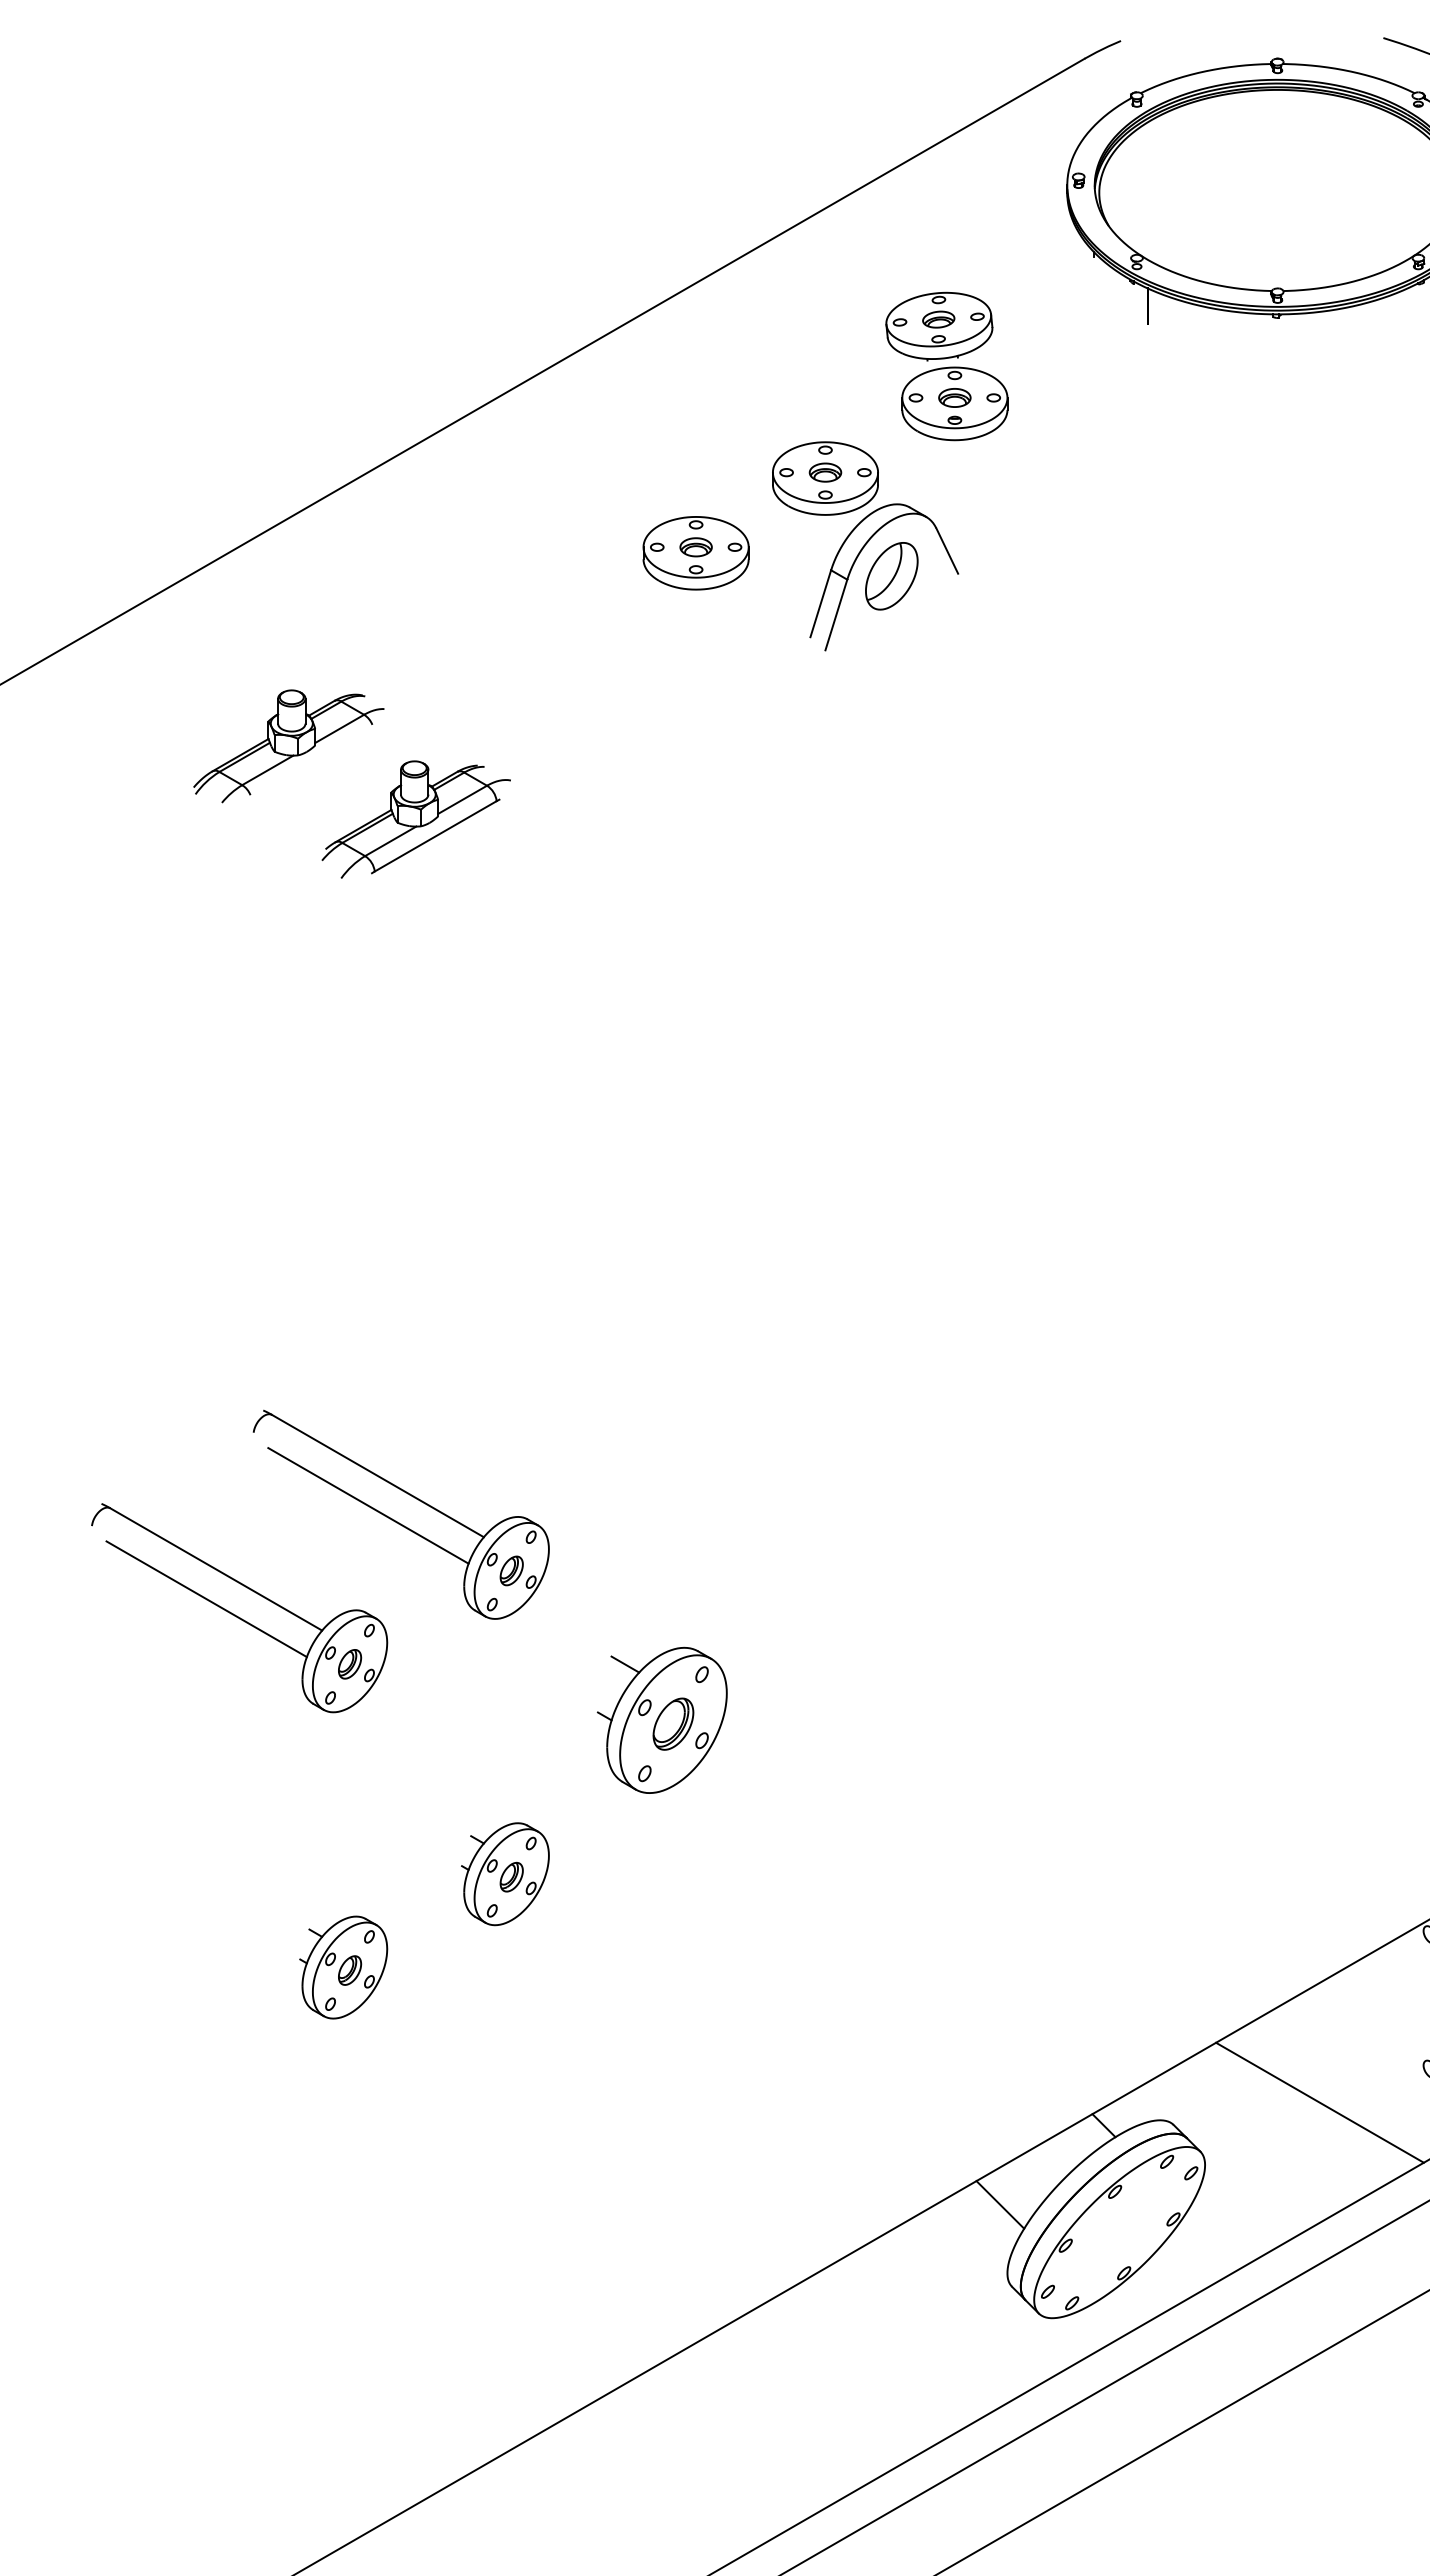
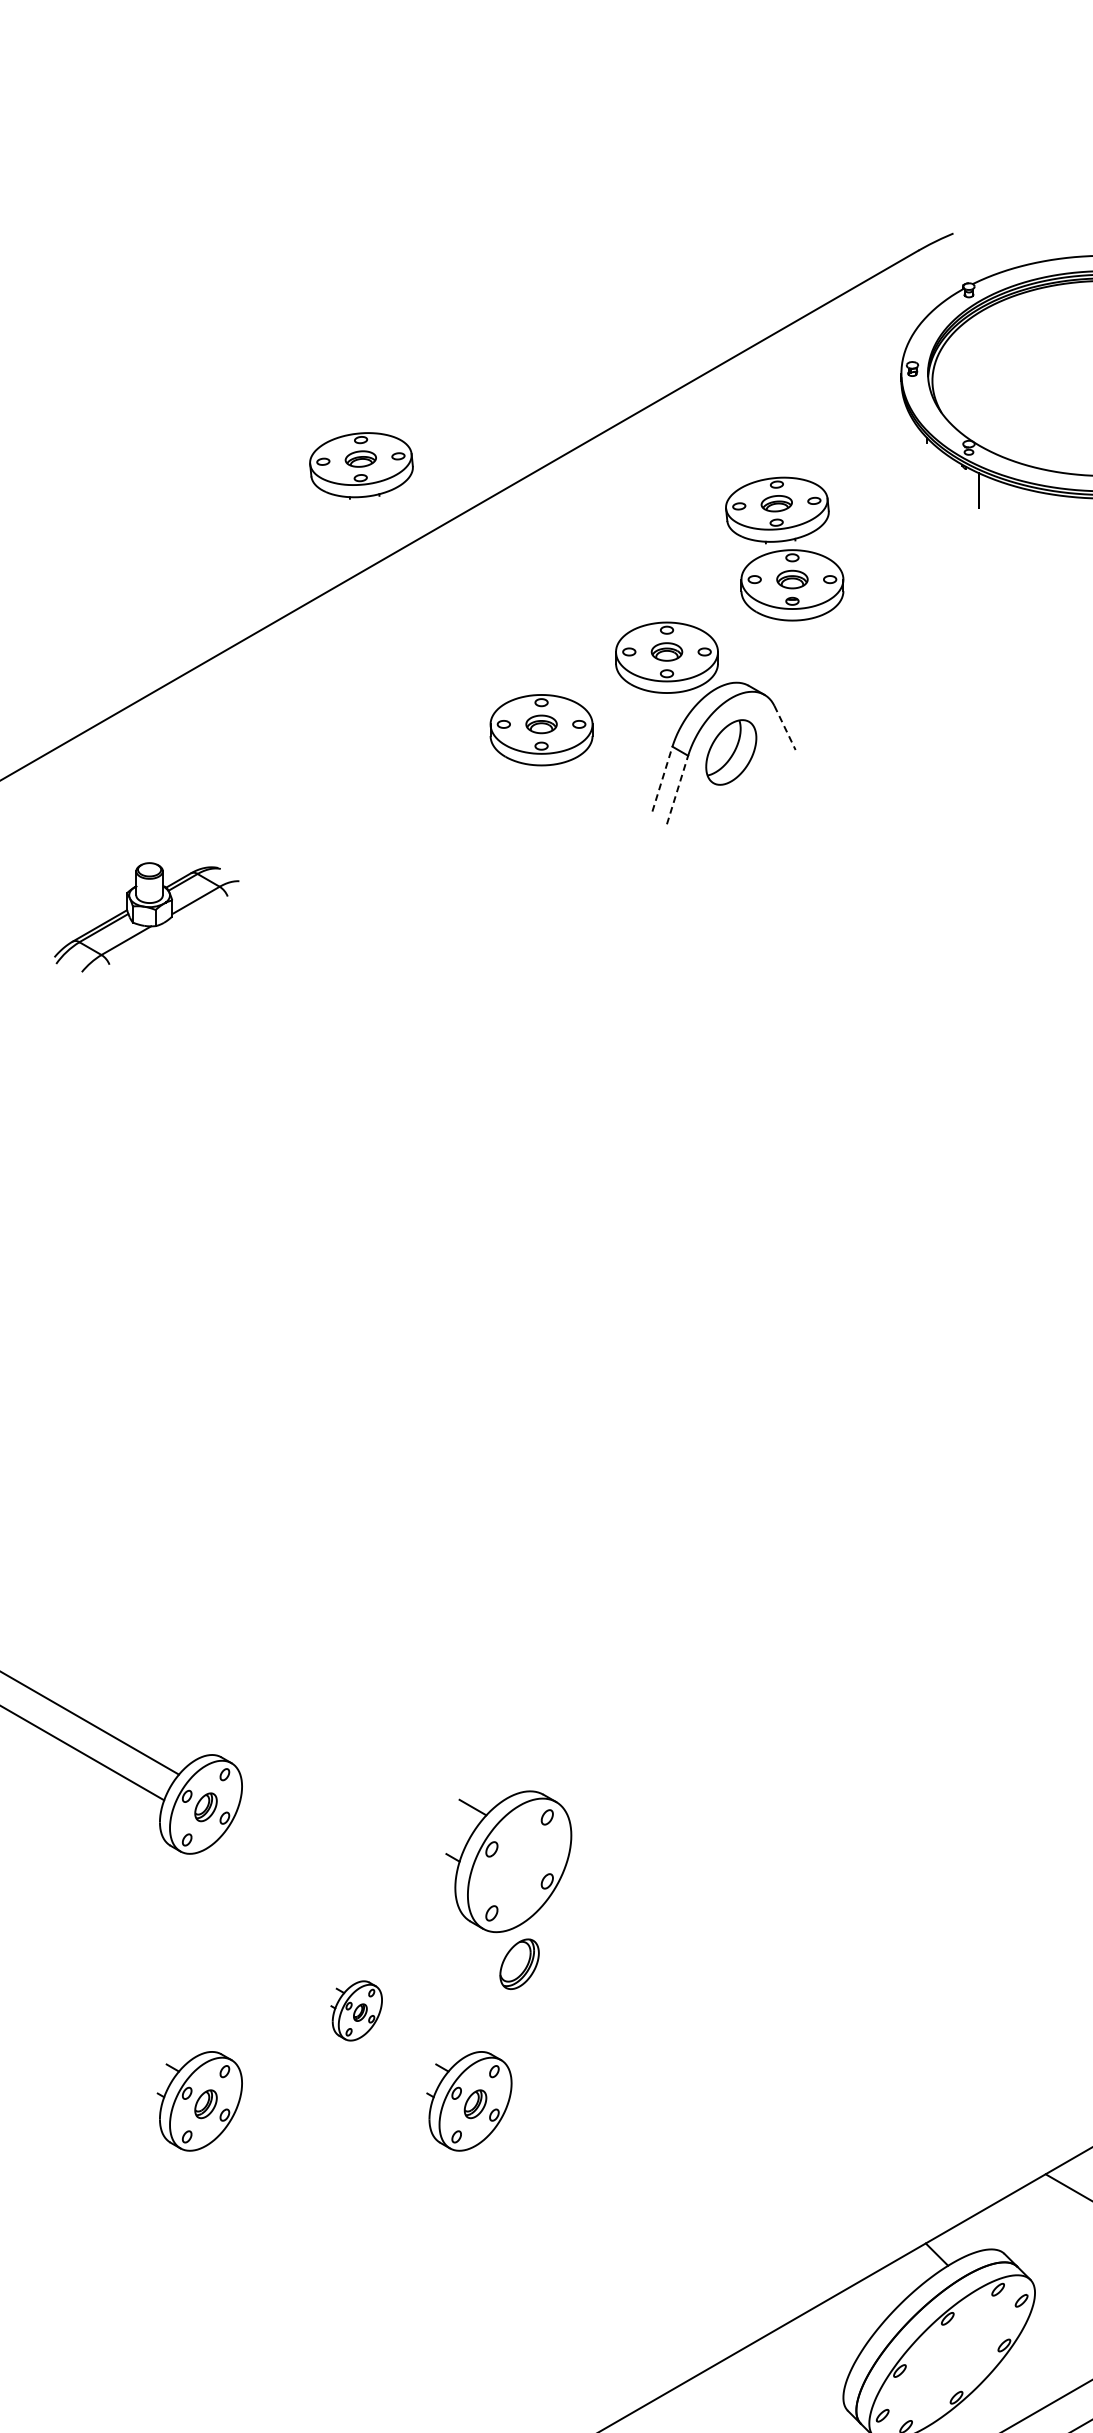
part: (510, 280) -> (361, 465), added
line: (947, 551) -> (785, 728), solid -> dashed
line: (820, 603) -> (662, 778), solid -> dashed
line: (836, 615) -> (677, 790), solid -> dashed
part: (415, 819) -> (269, 988), removed
part: (397, 1521) -> (252, 1668), removed
part: (673, 1723) -> (519, 1963), moved
part: (505, 1874) -> (356, 2011), size x0.6
part: (621, 1967) -> (469, 2101), added
line: (1000, 2204) -> (836, 2331), removed

